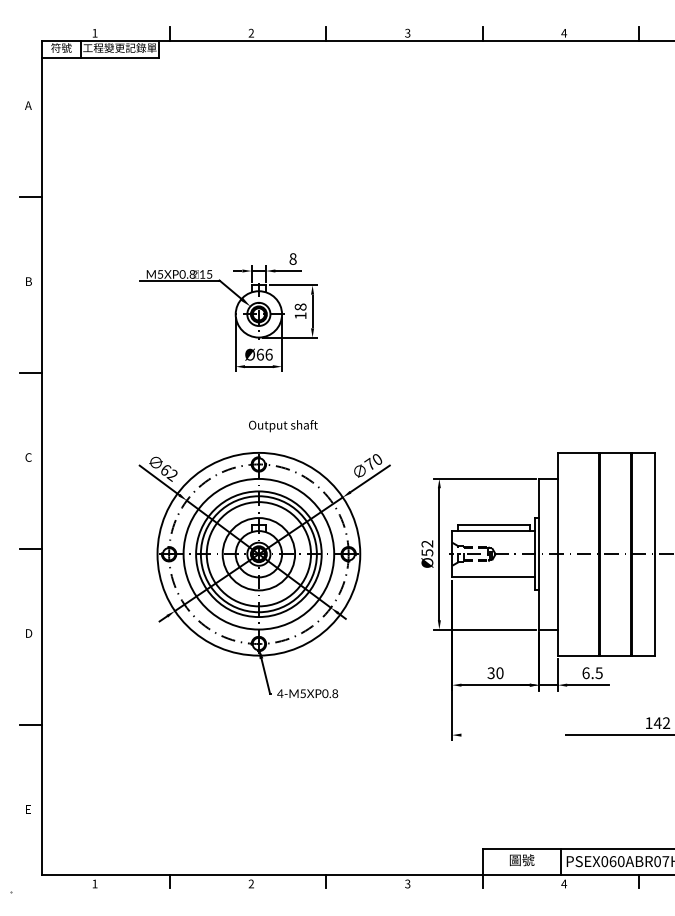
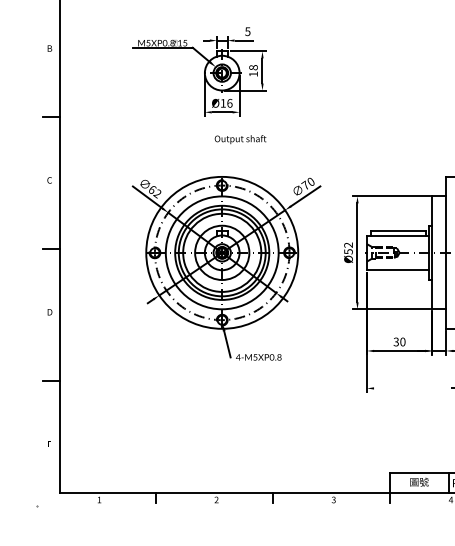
text: (292, 258) -> (247, 31), 8 -> 5
text: (259, 354) -> (222, 103), Ø66 -> Ø16
text: (283, 426) -> (240, 139), moved

